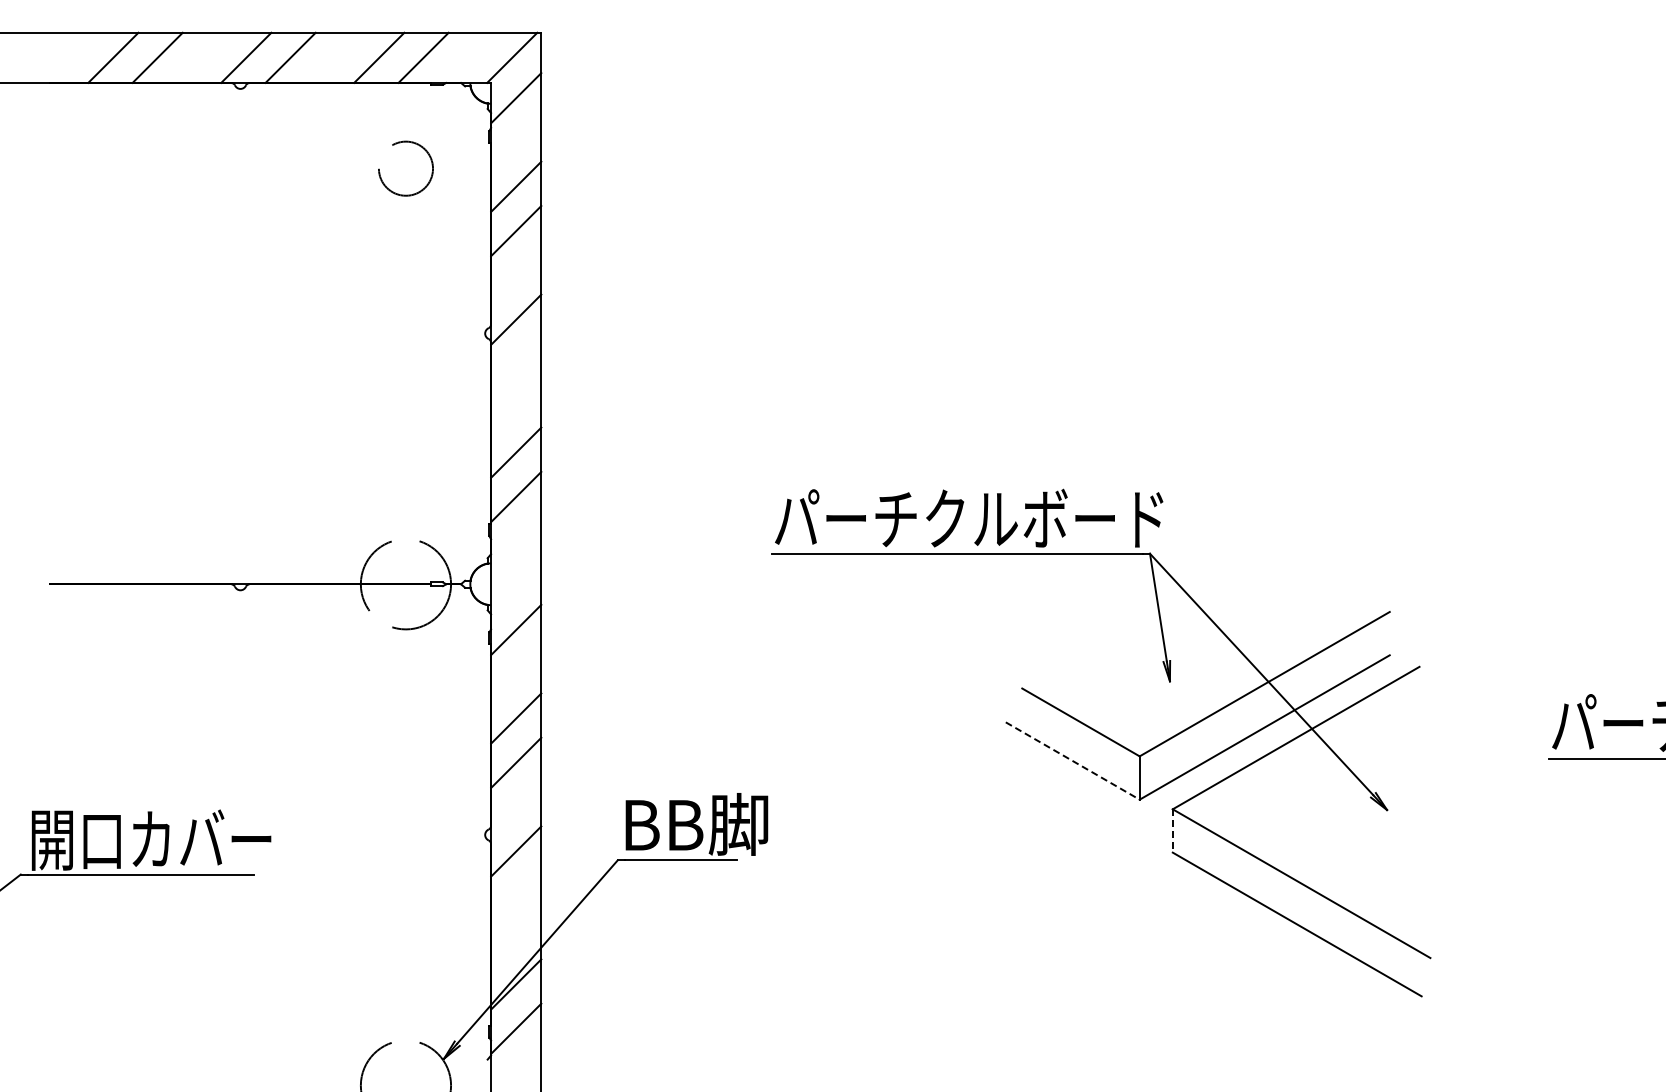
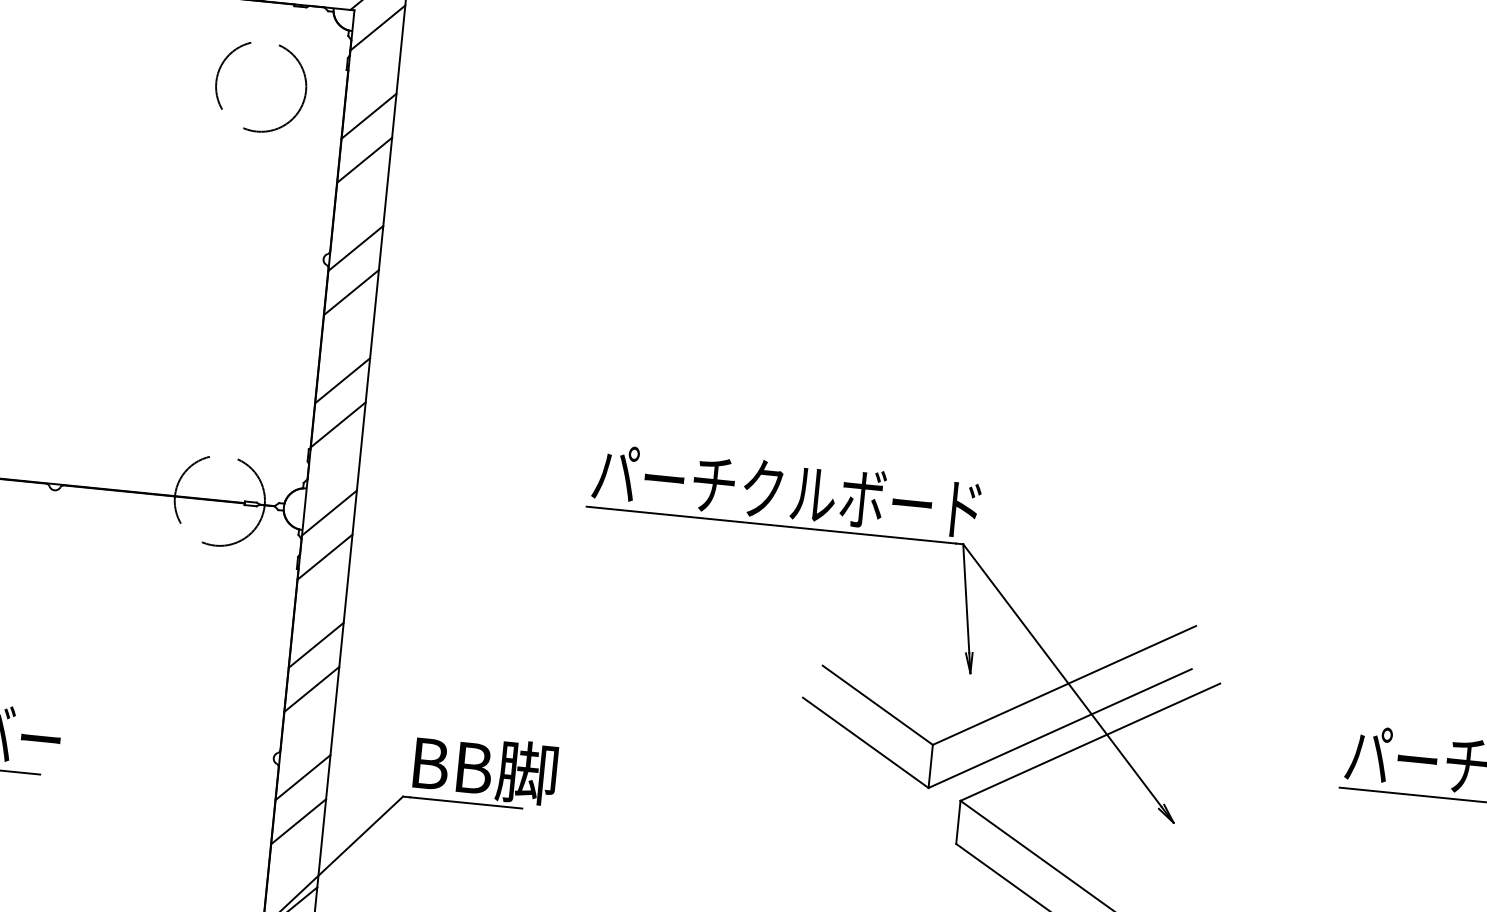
circle: (405, 169) -> (260, 87), size x1.67
line: (516, 363) -> (351, 292), added
line: (516, 585) -> (329, 512), added
line: (1073, 761) -> (866, 743), dashed -> solid
line: (1172, 830) -> (958, 821), dashed -> solid
line: (516, 895) -> (298, 821), added

